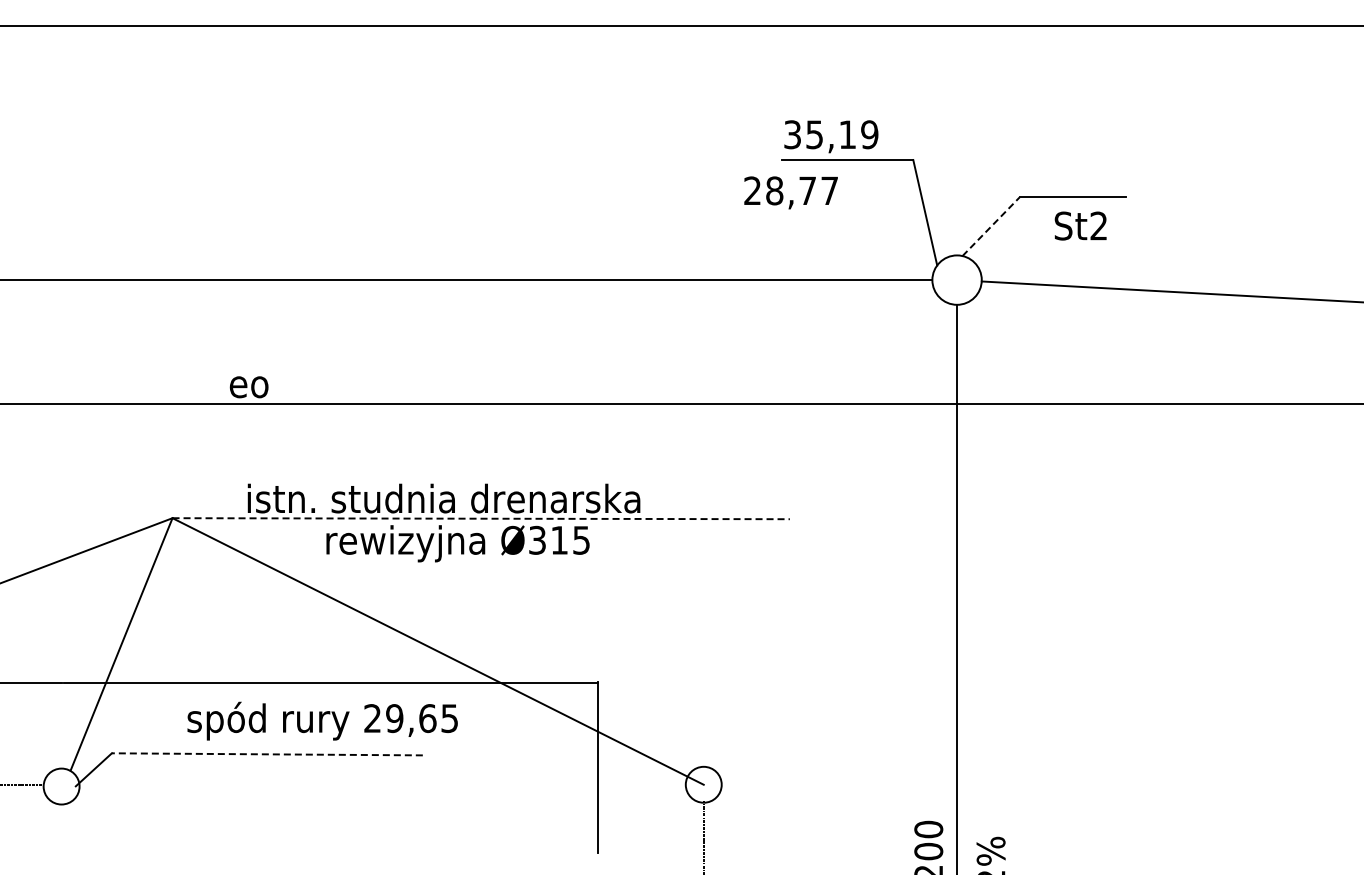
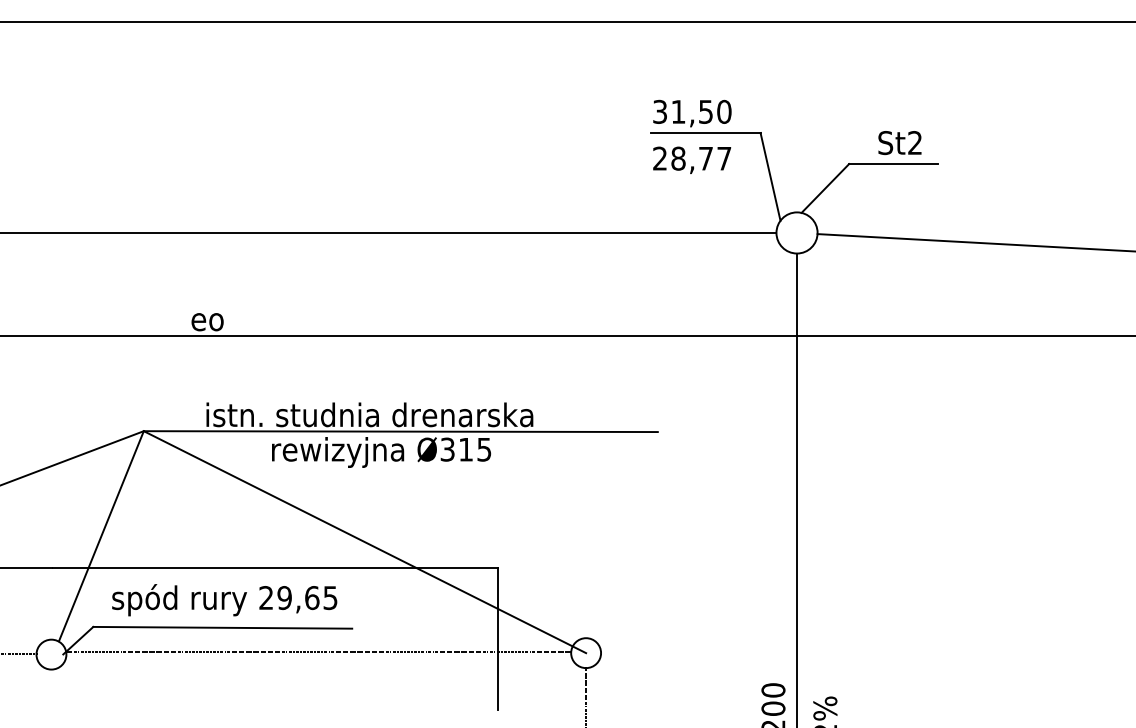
text: (842, 134) -> (701, 111), 35,19 -> 31,50
text: (790, 192) -> (691, 160), moved
text: (1080, 225) -> (899, 142), moved
line: (991, 226) -> (825, 188), dashed -> solid
line: (481, 518) -> (401, 431), dashed -> solid
text: (322, 720) -> (224, 599), moved
line: (266, 754) -> (222, 627), dashed -> solid
line: (382, 783) -> (318, 652), added

